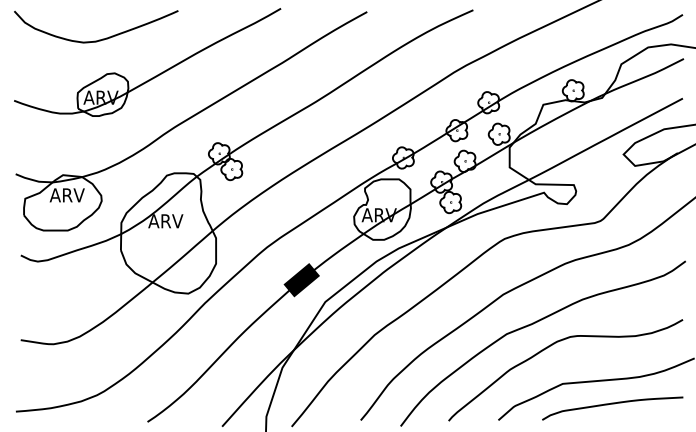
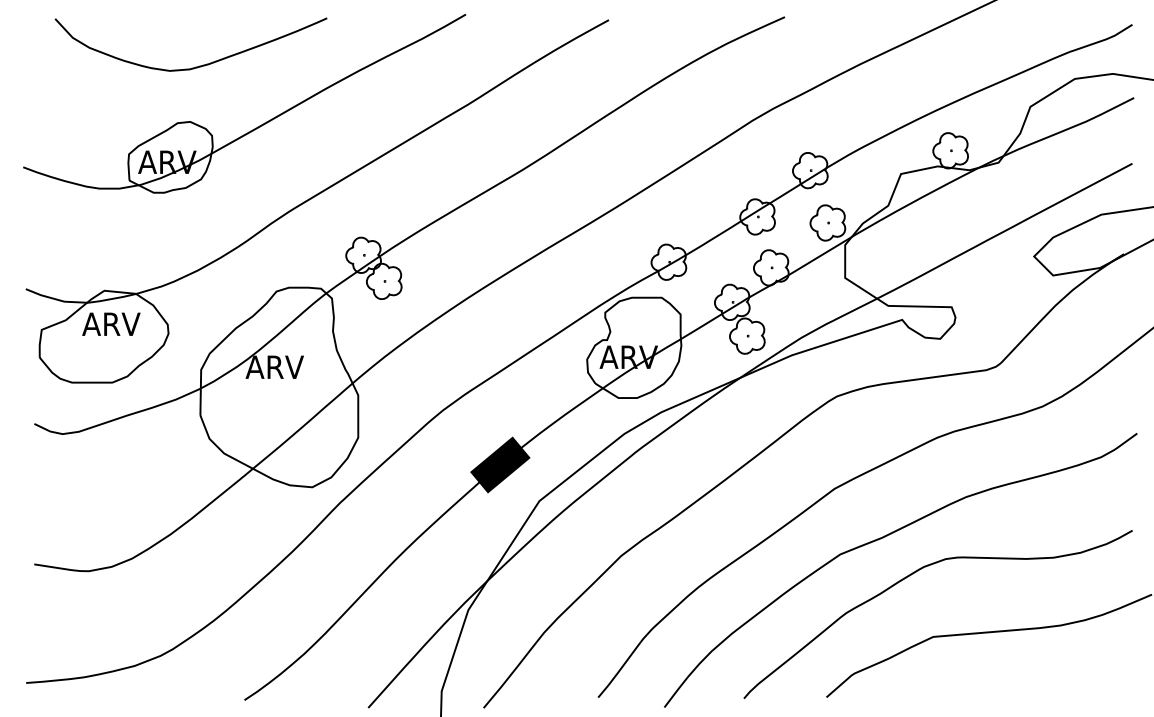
curve: (99, 39) -> (196, 65), moved
curve: (612, 404) -> (1015, 671), removed

